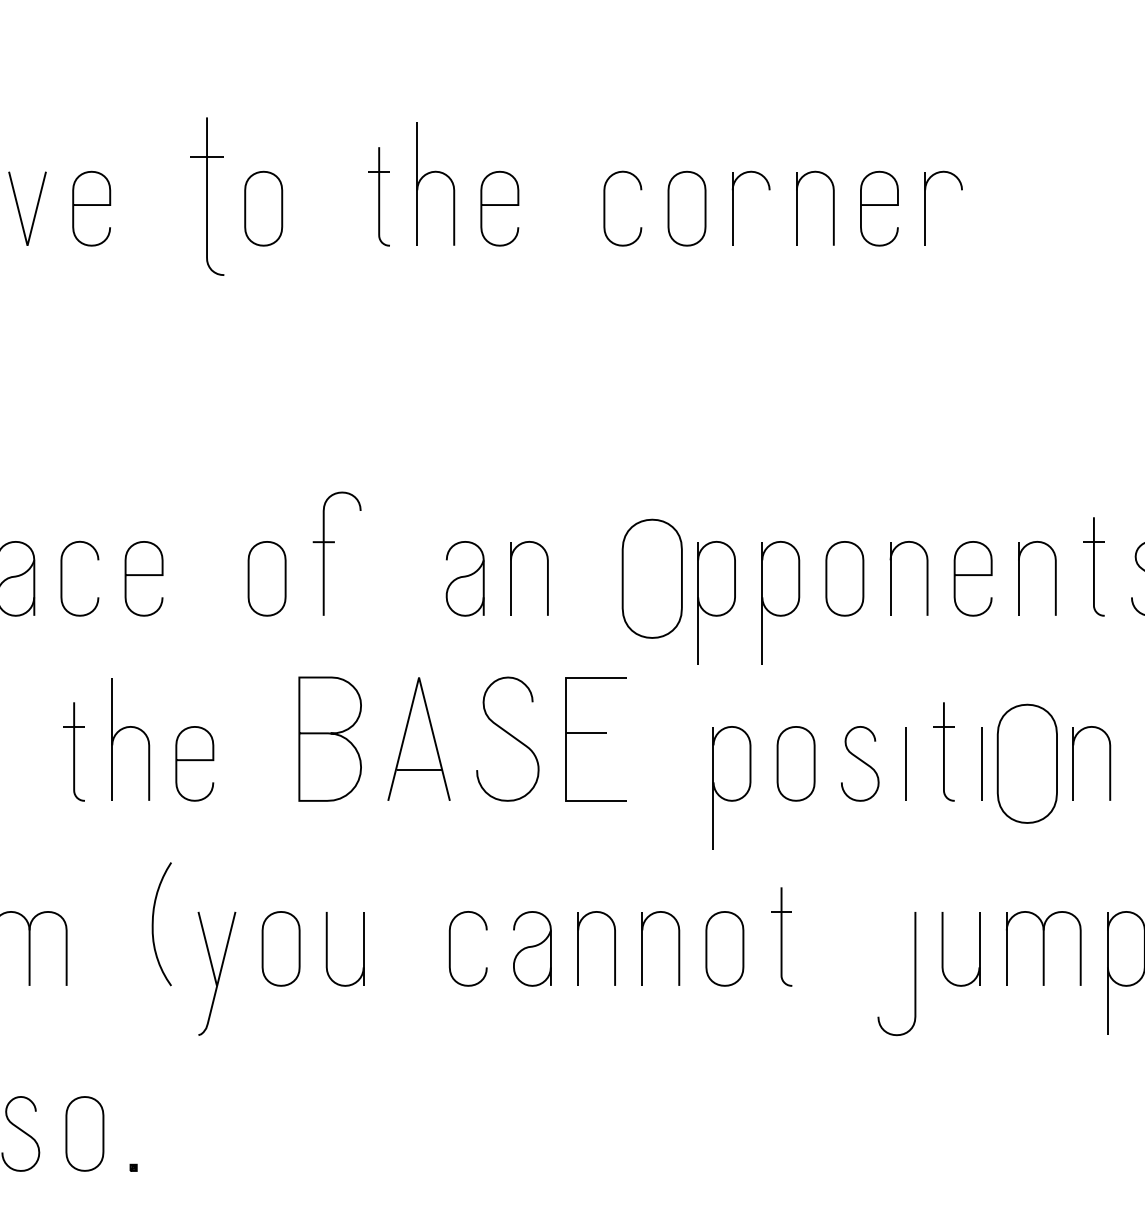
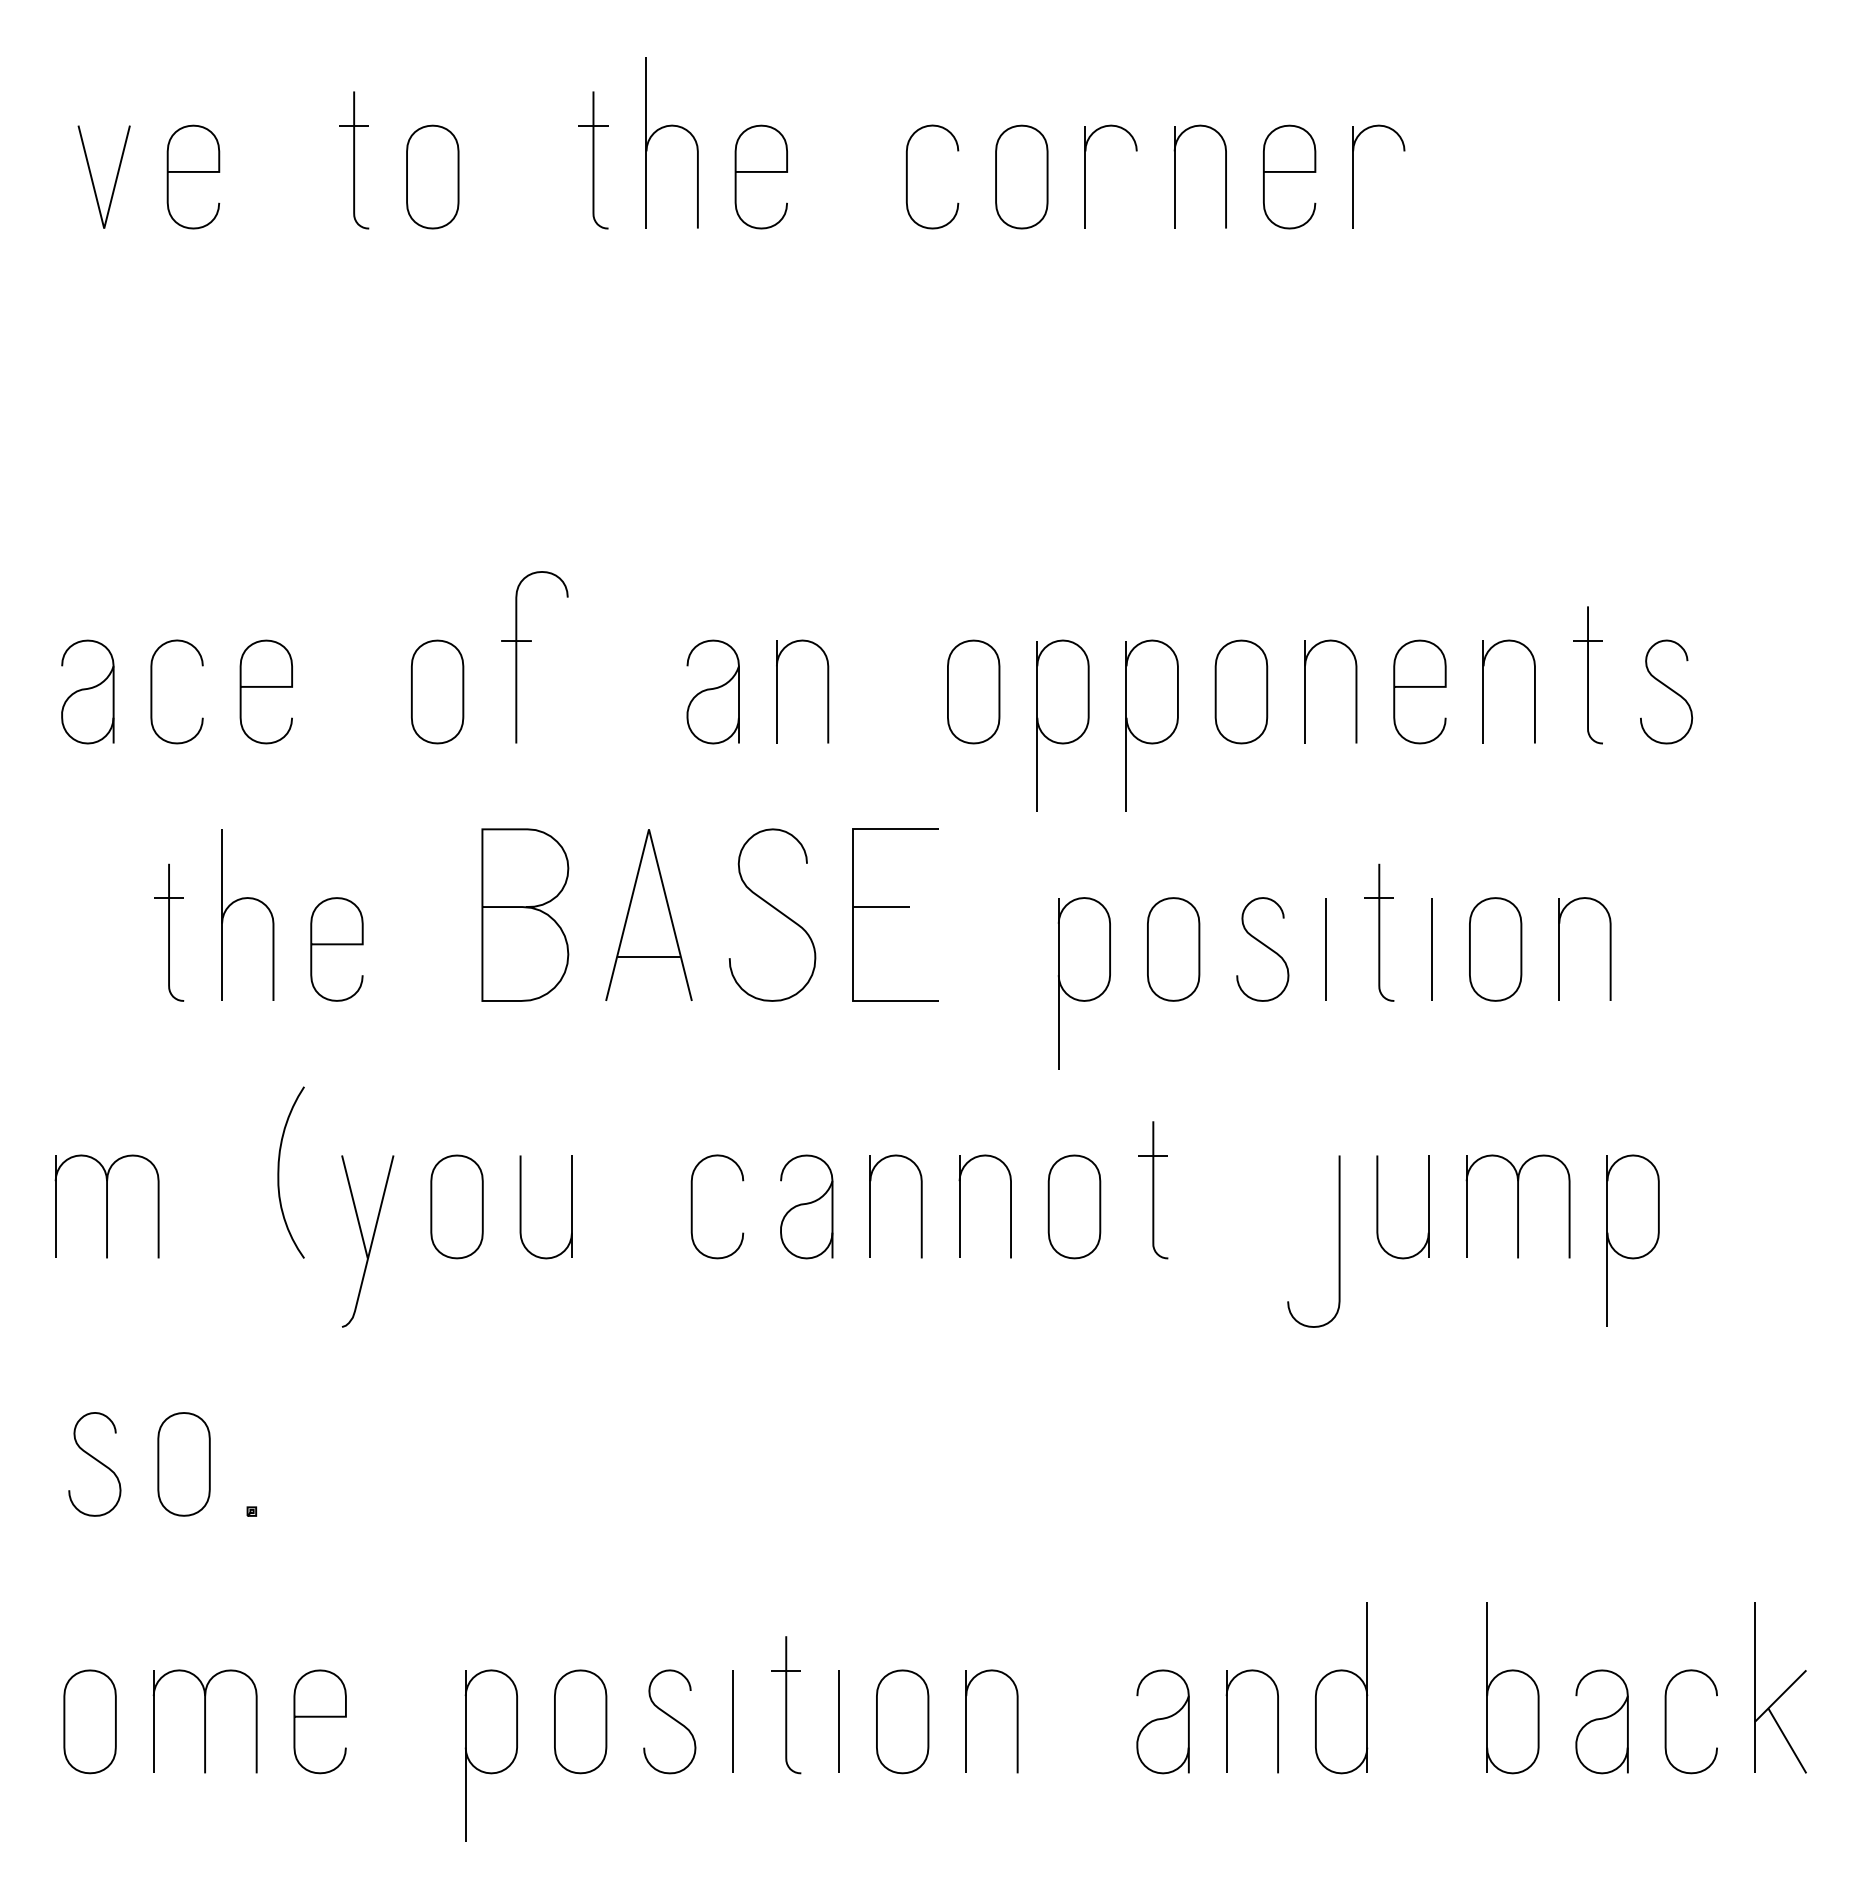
part: (207, 196) -> (354, 160), size x0.62
part: (652, 578) -> (973, 691), size x0.62
part: (1027, 763) -> (1495, 949), size x0.62

